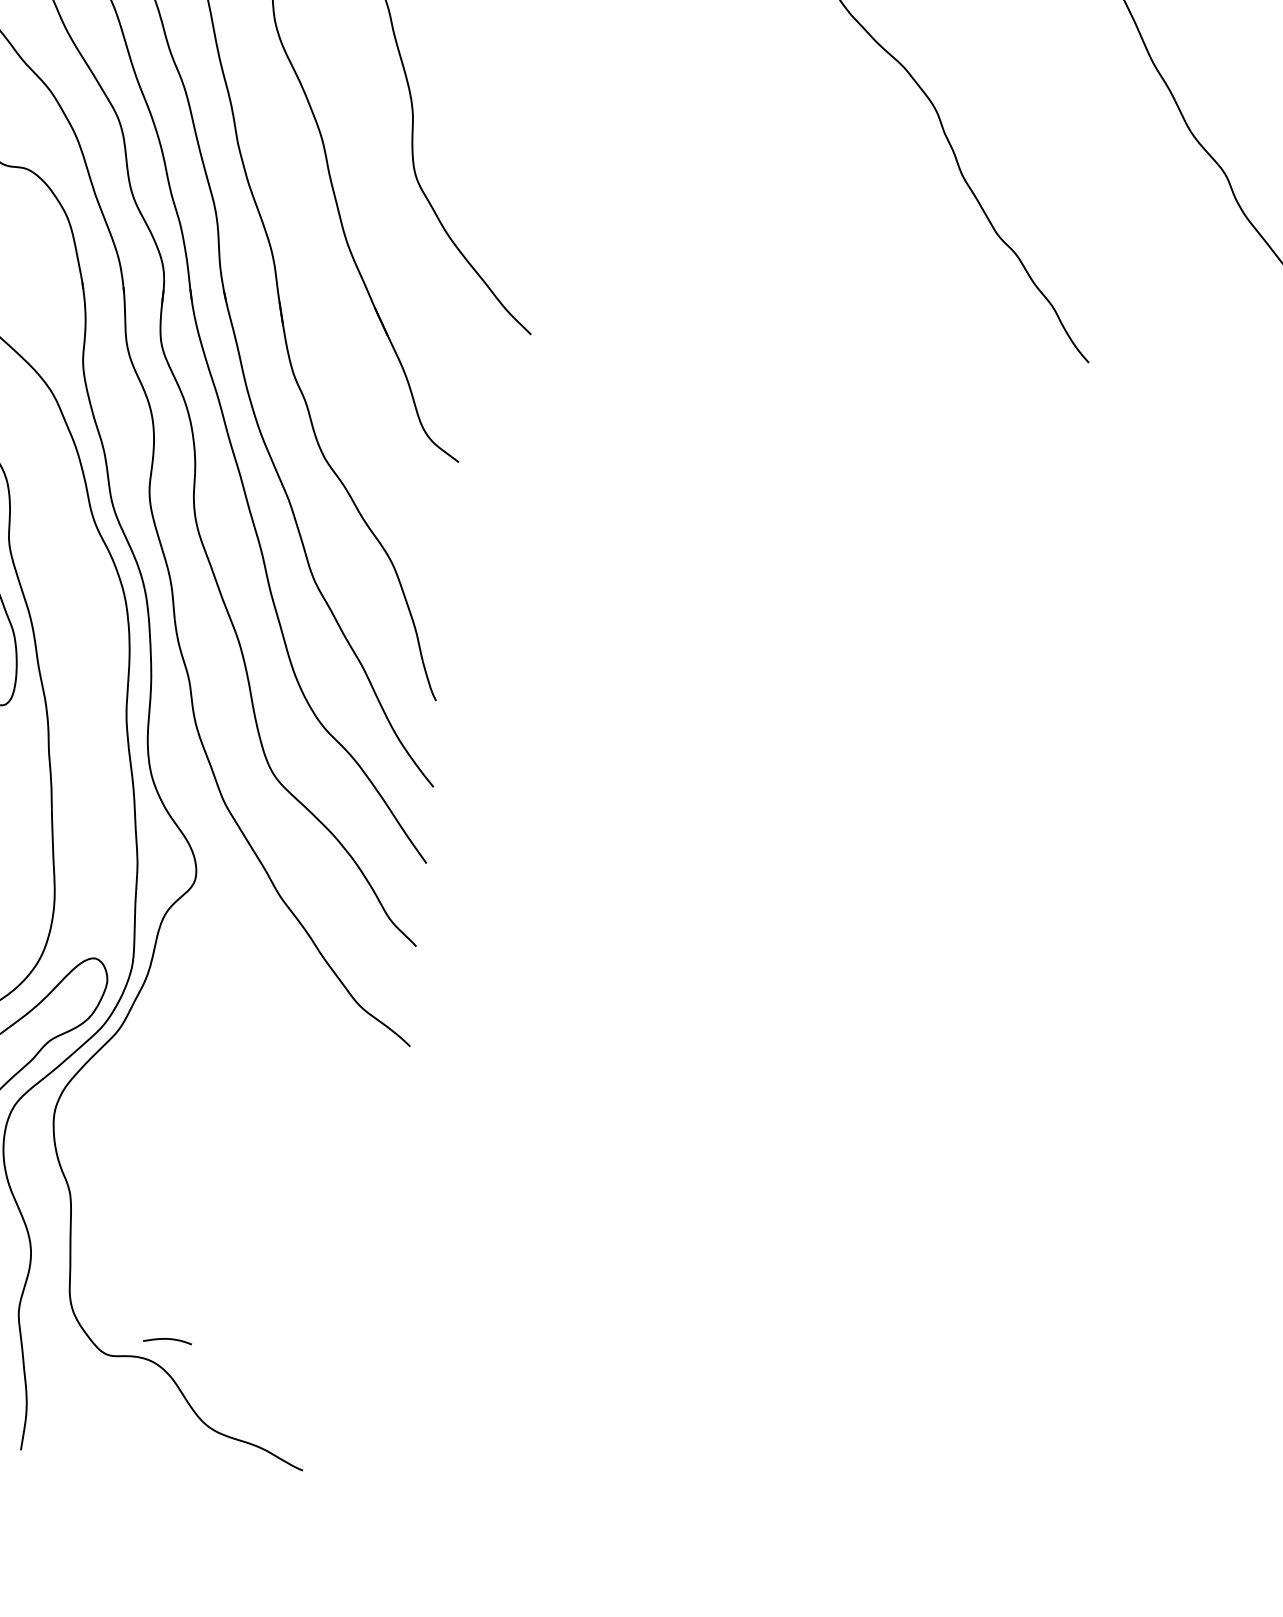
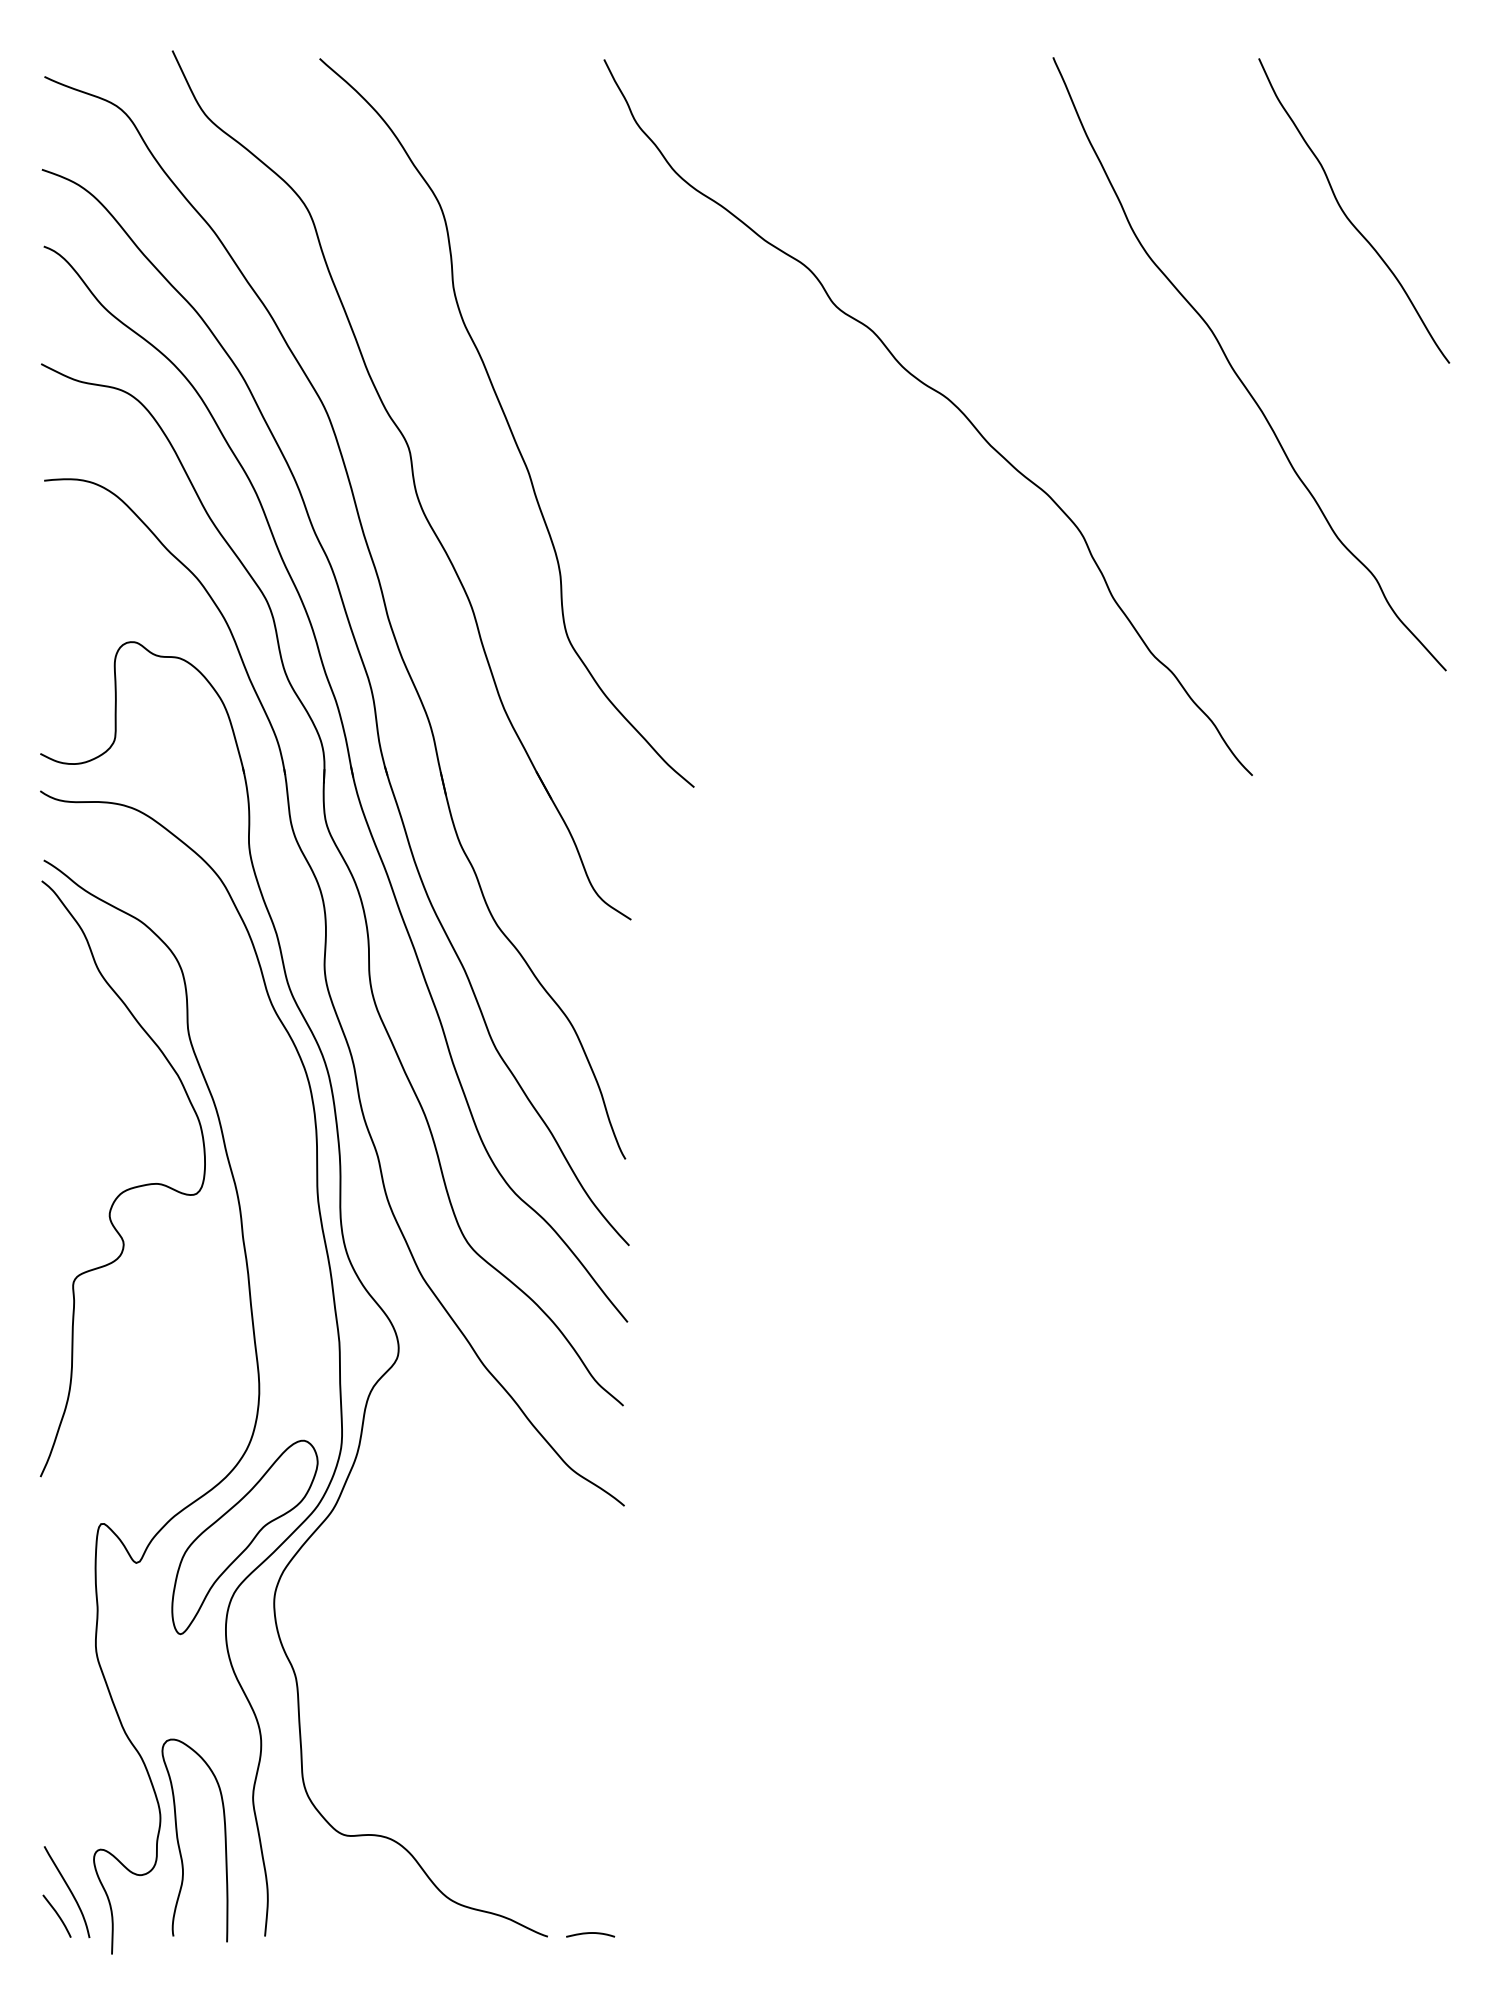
curve: (167, 1339) -> (590, 1933), moved

